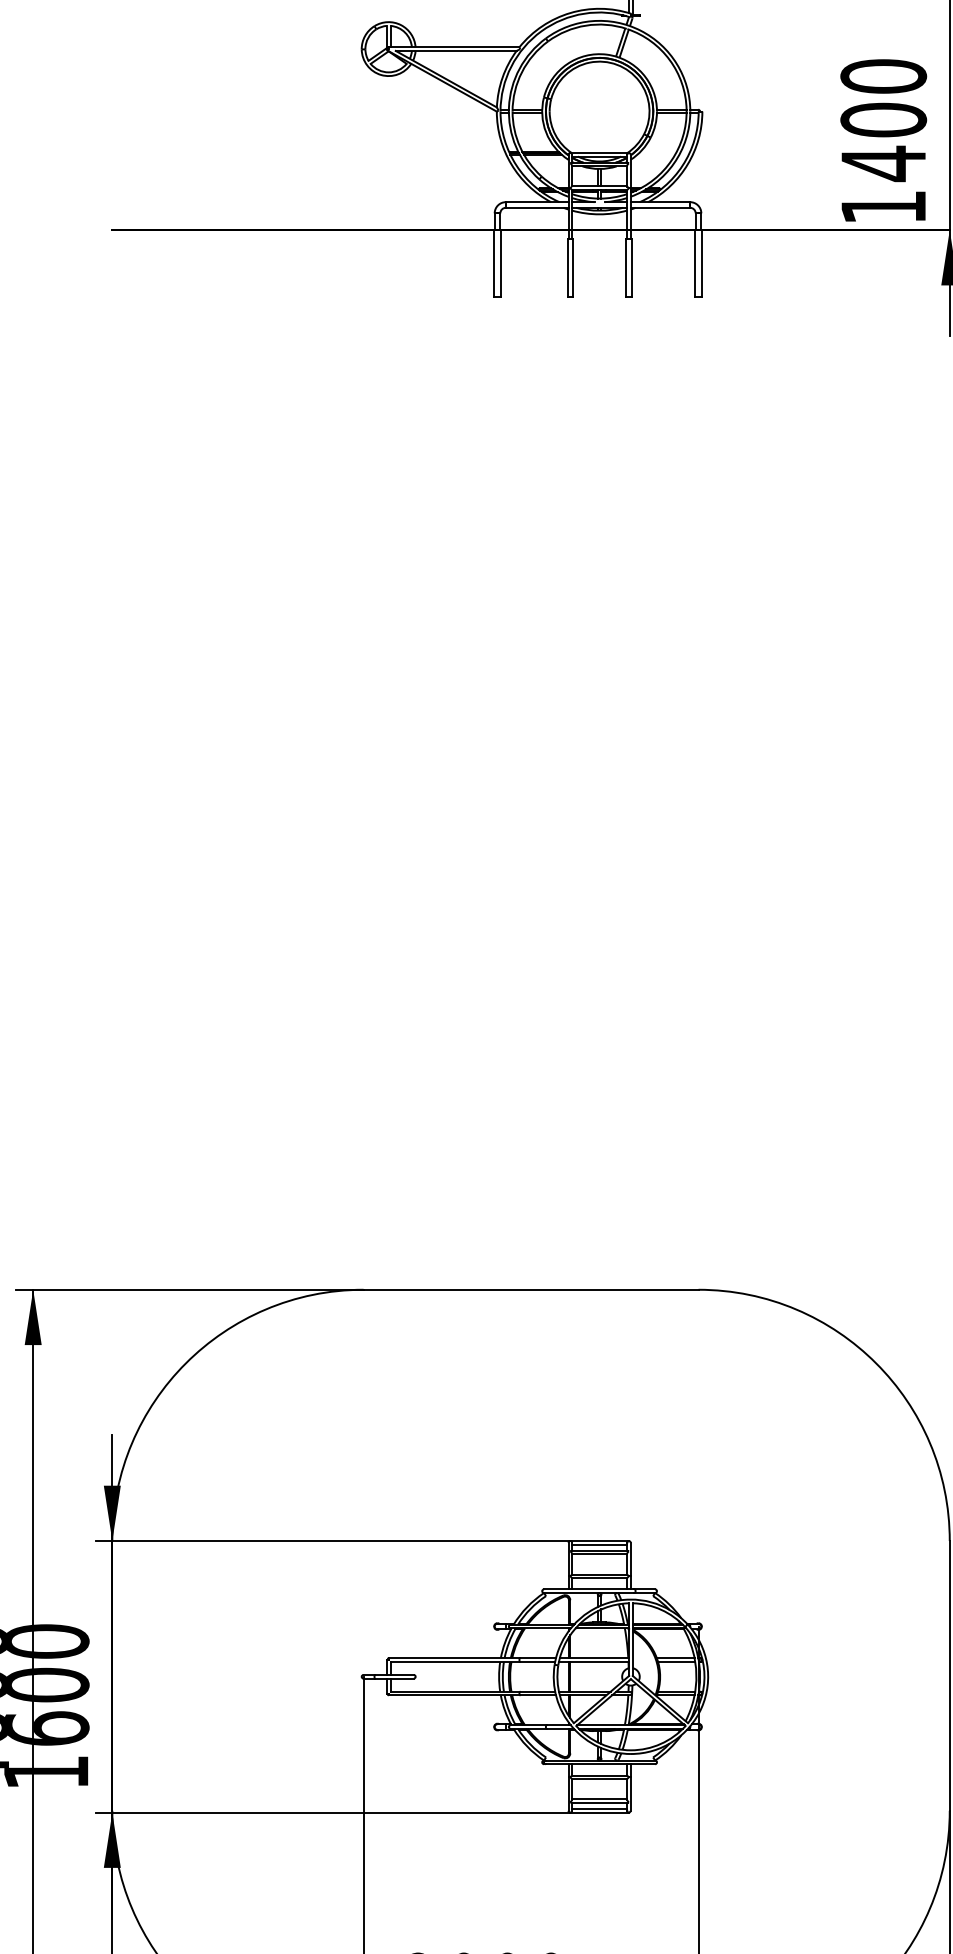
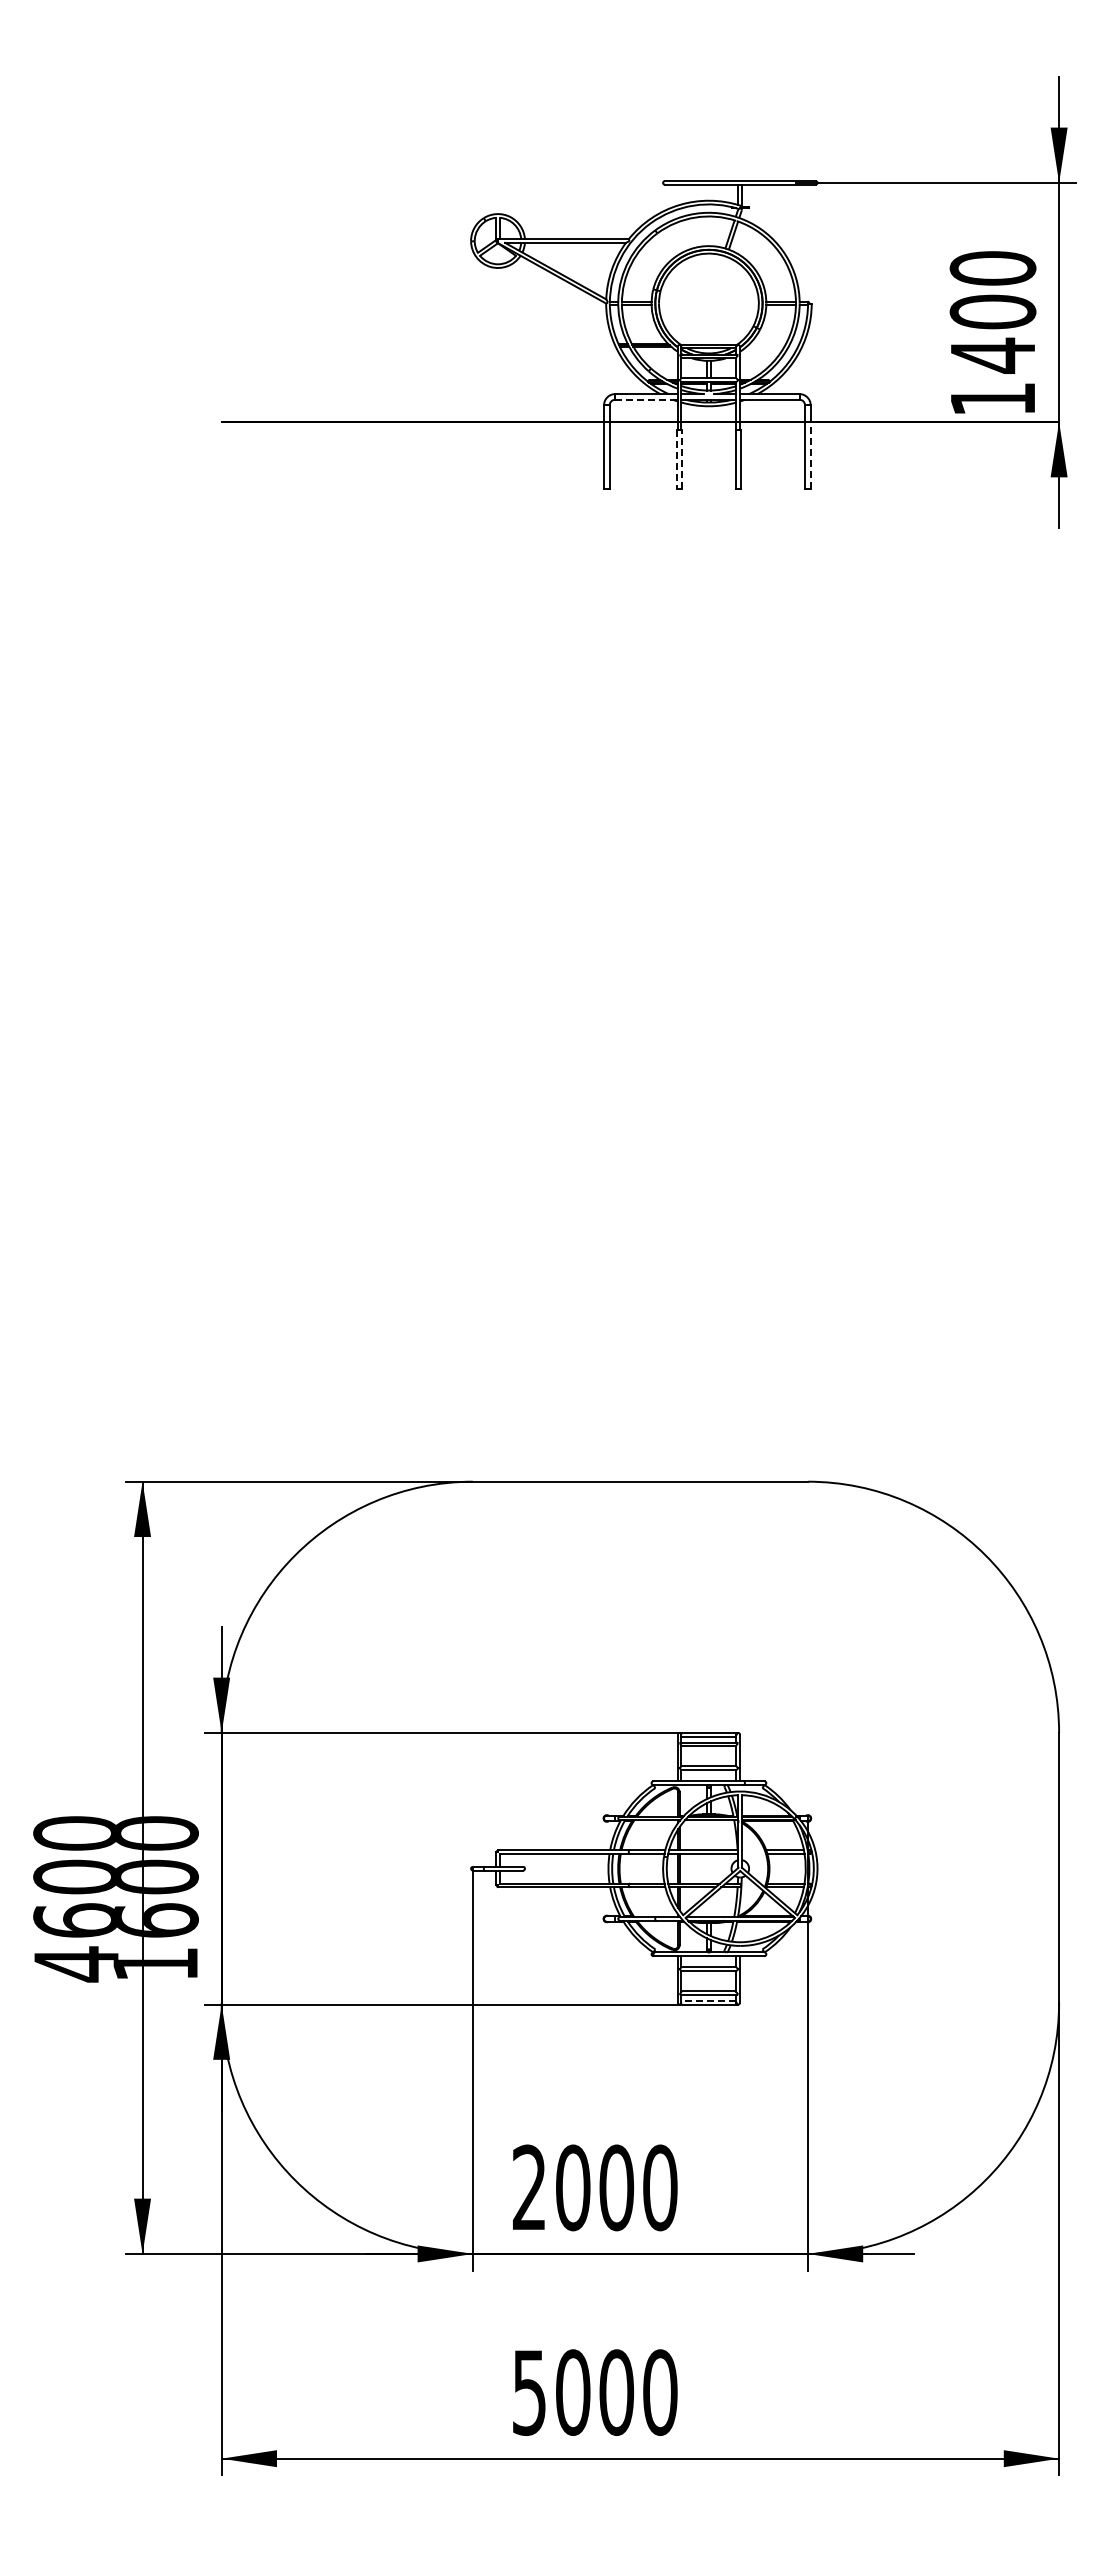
line: (538, 207) -> (647, 399), solid -> dashed
line: (702, 263) -> (811, 455), solid -> dashed
line: (573, 267) -> (682, 459), solid -> dashed
line: (567, 268) -> (676, 460), solid -> dashed
line: (599, 1808) -> (708, 2000), solid -> dashed

